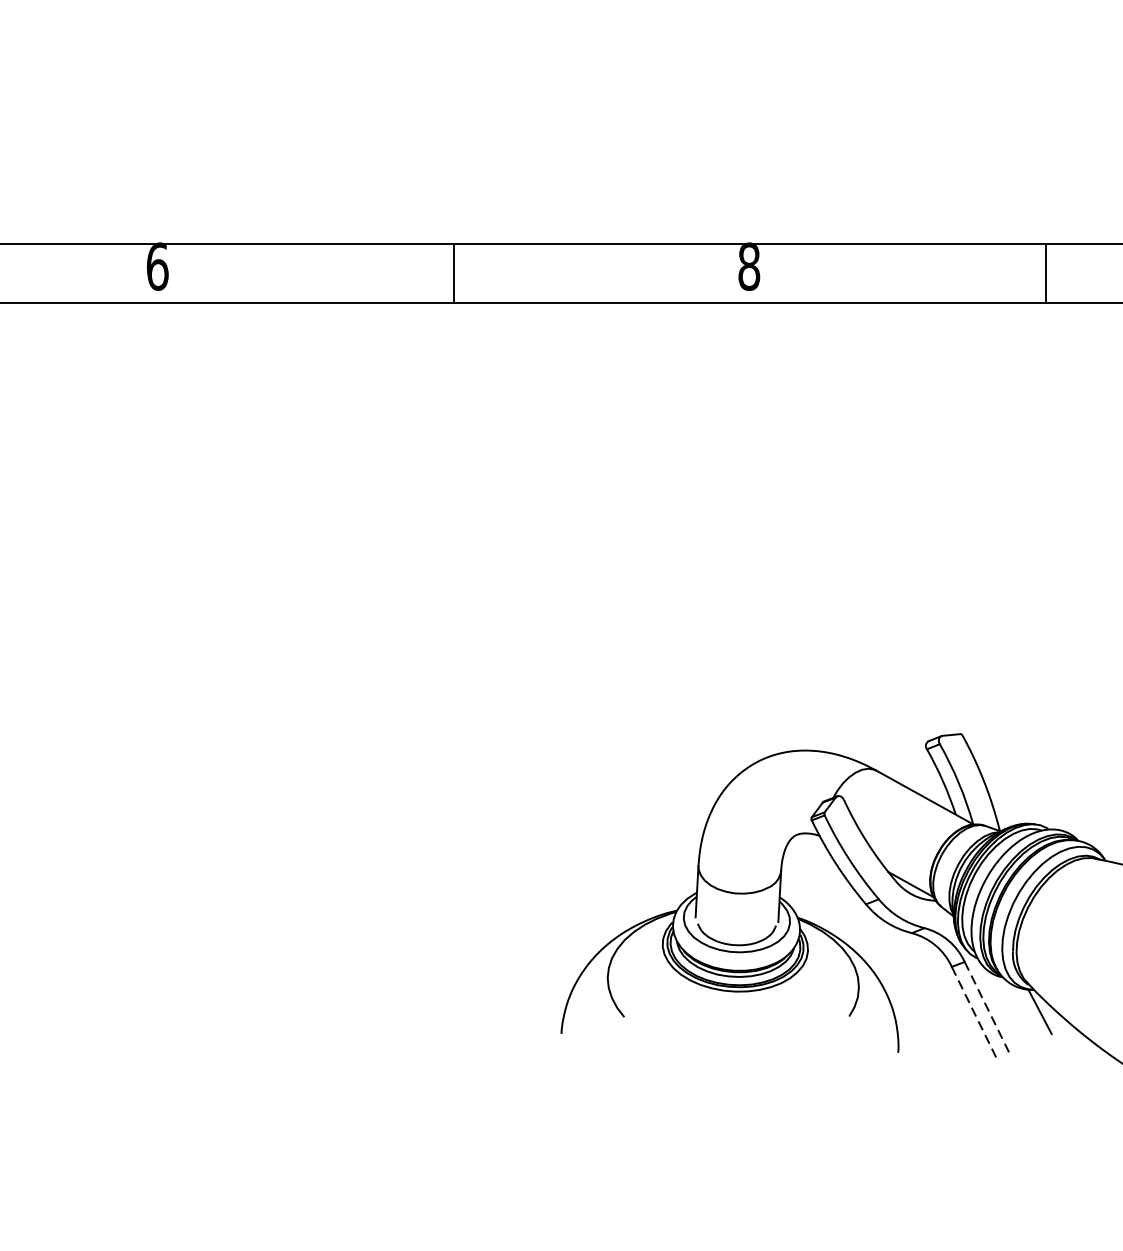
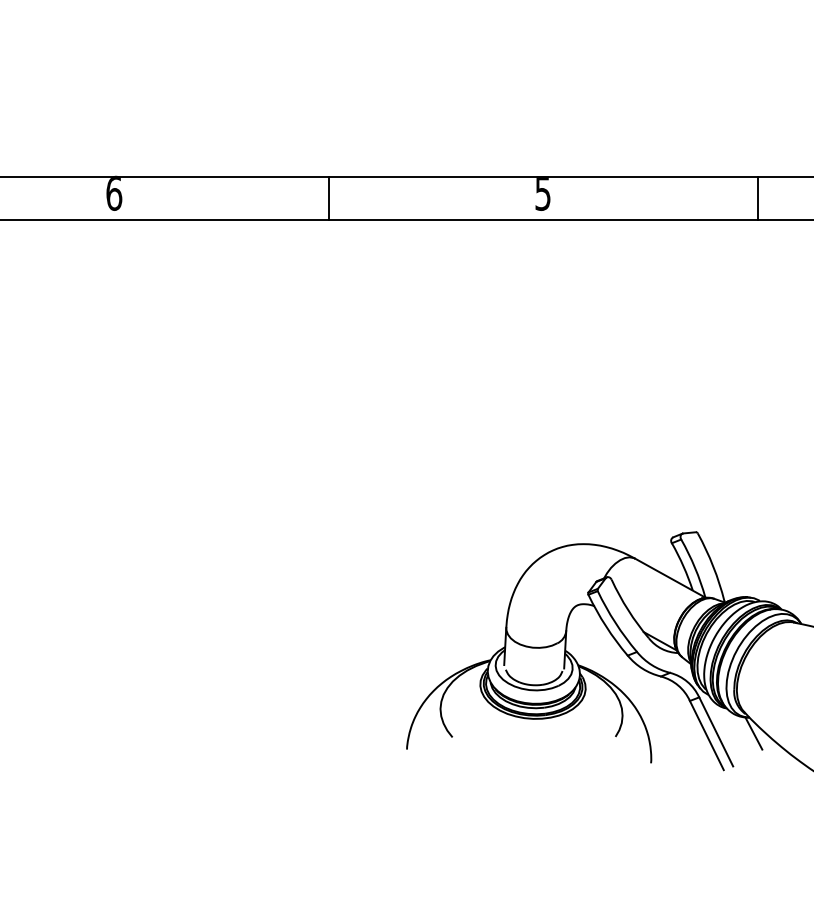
text: (748, 265) -> (542, 192), 8 -> 5
line: (988, 1010) -> (716, 732), dashed -> solid
line: (976, 1015) -> (707, 736), dashed -> solid

